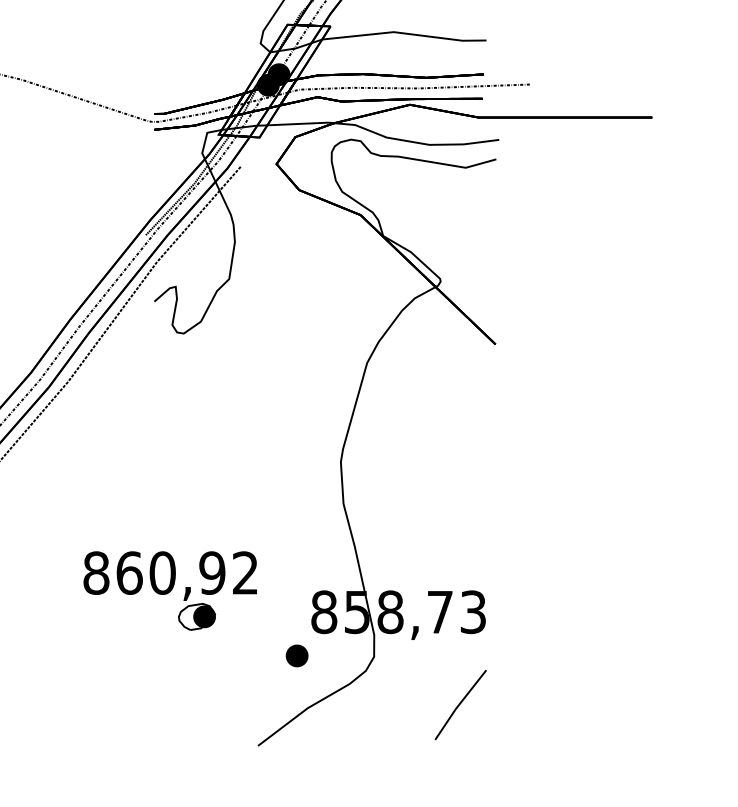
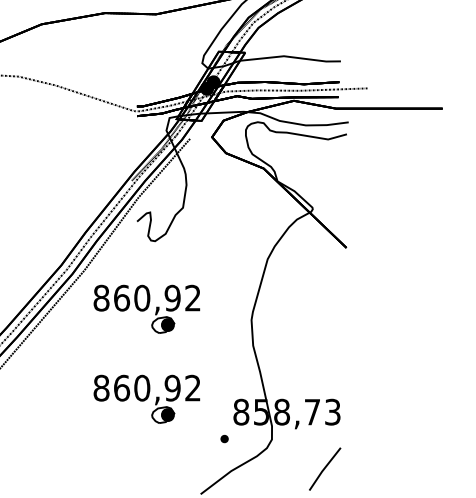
part: (169, 443) -> (146, 308), added
part: (296, 655) -> (224, 438), size x0.6

